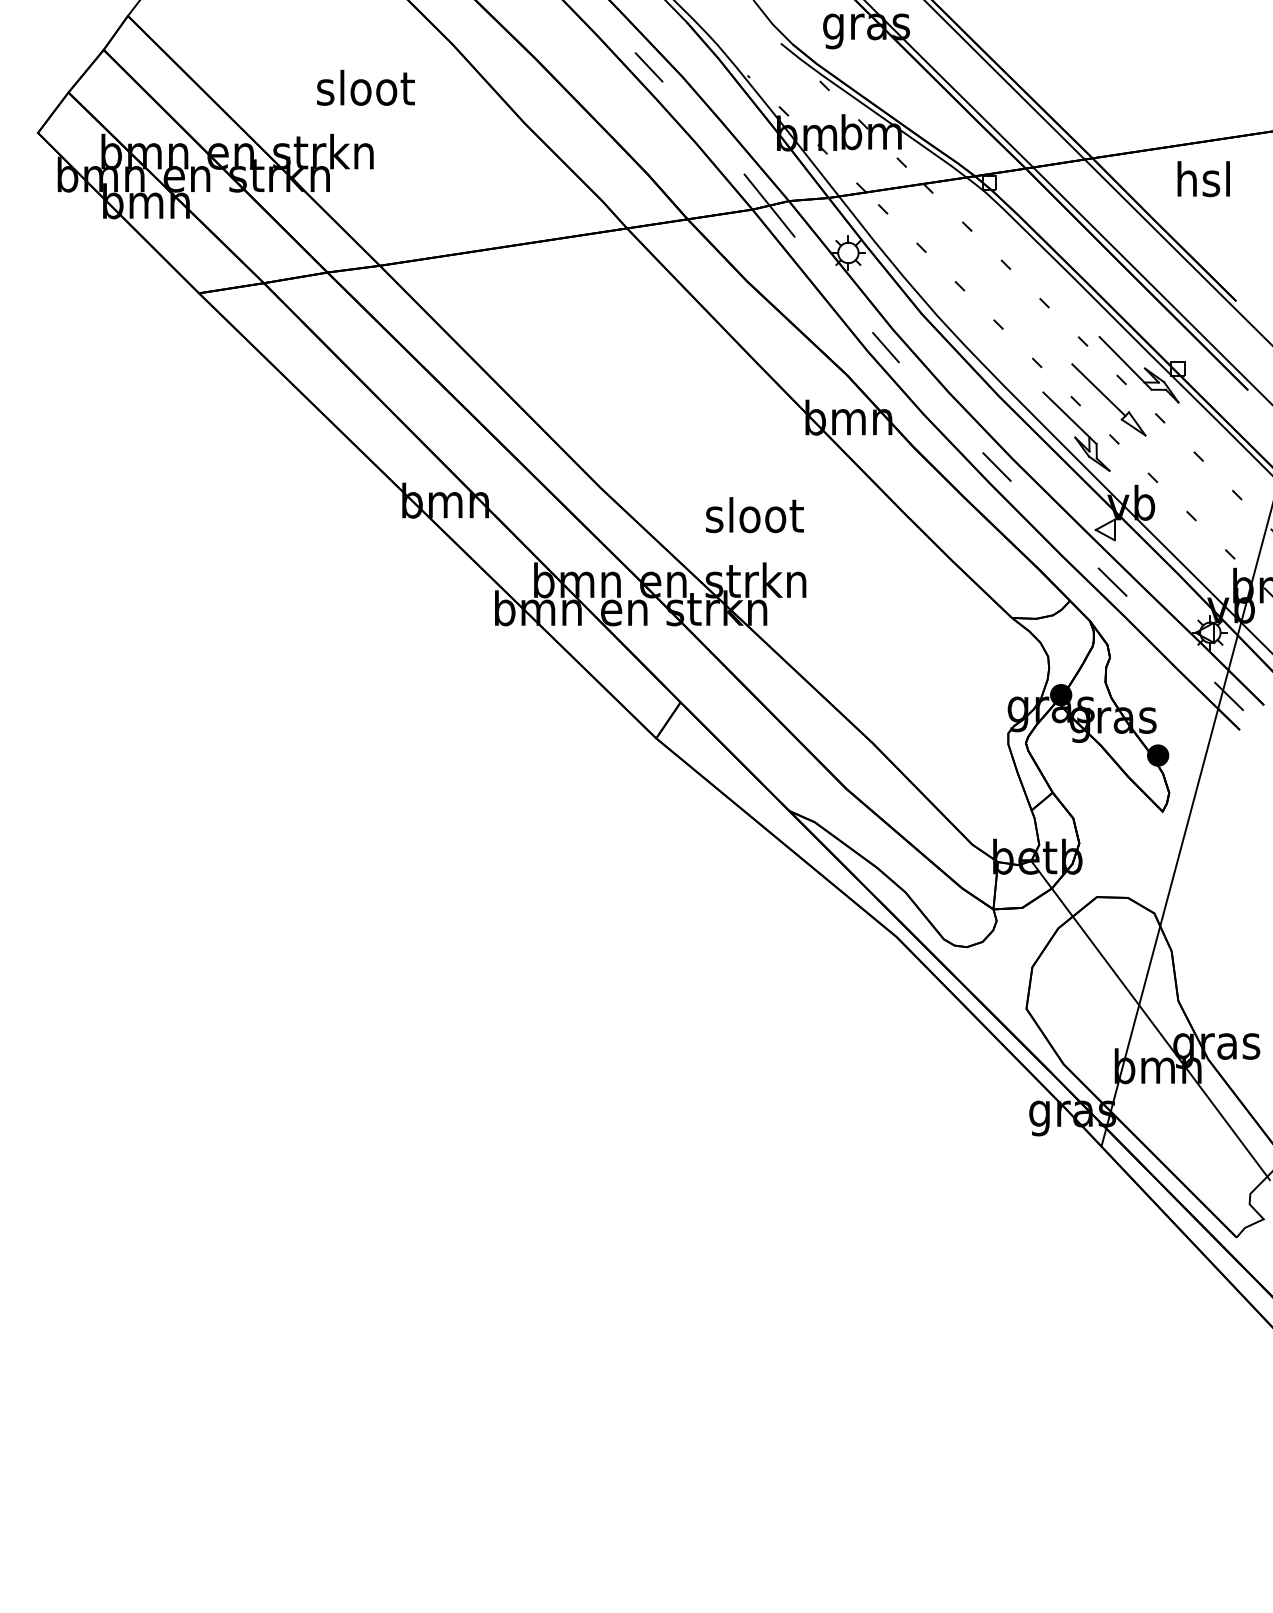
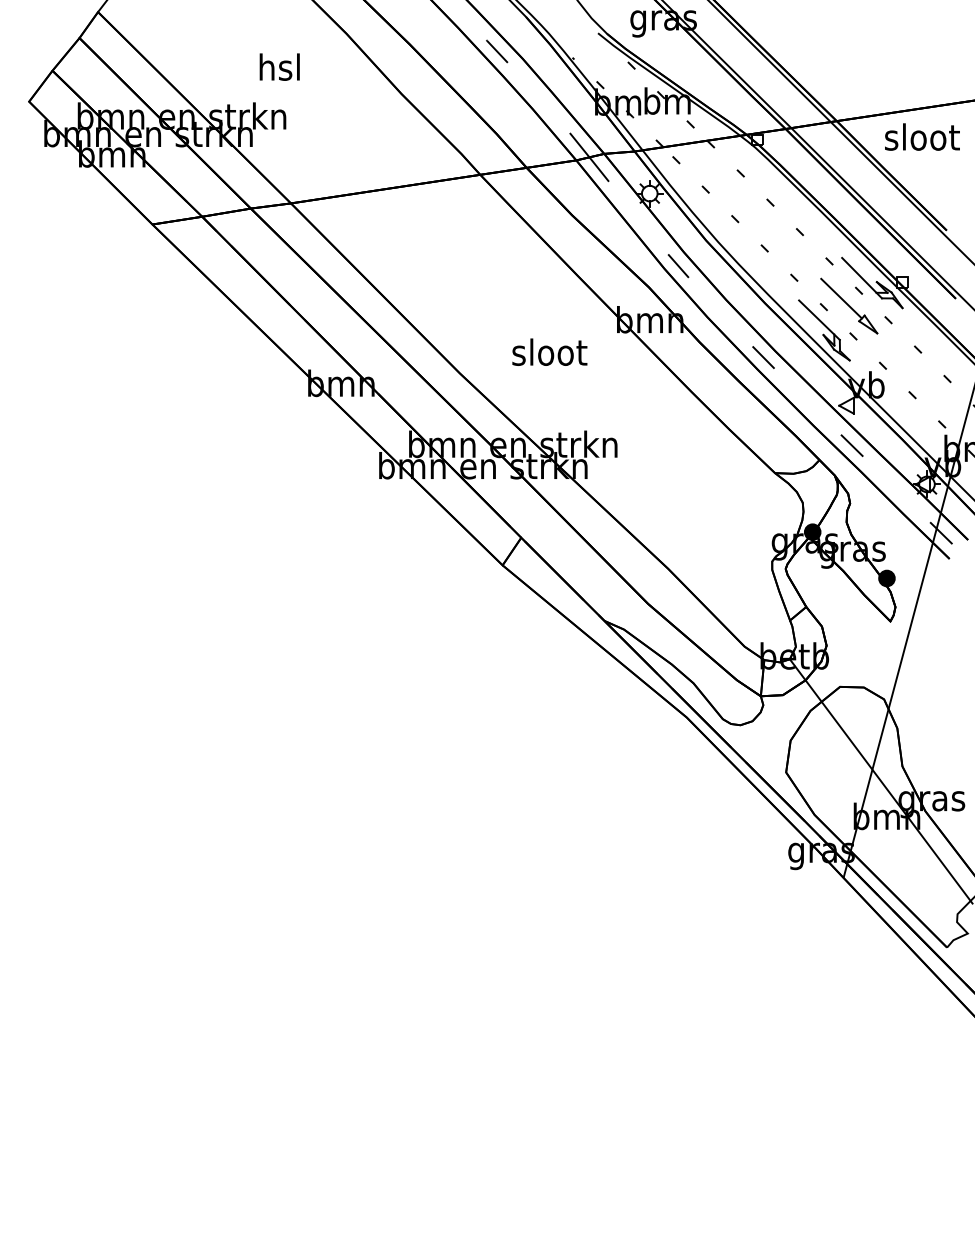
text: (365, 87) -> (279, 66), sloot -> hsl
text: (1204, 179) -> (922, 137), hsl -> sloot
text: (754, 515) -> (549, 352), moved

